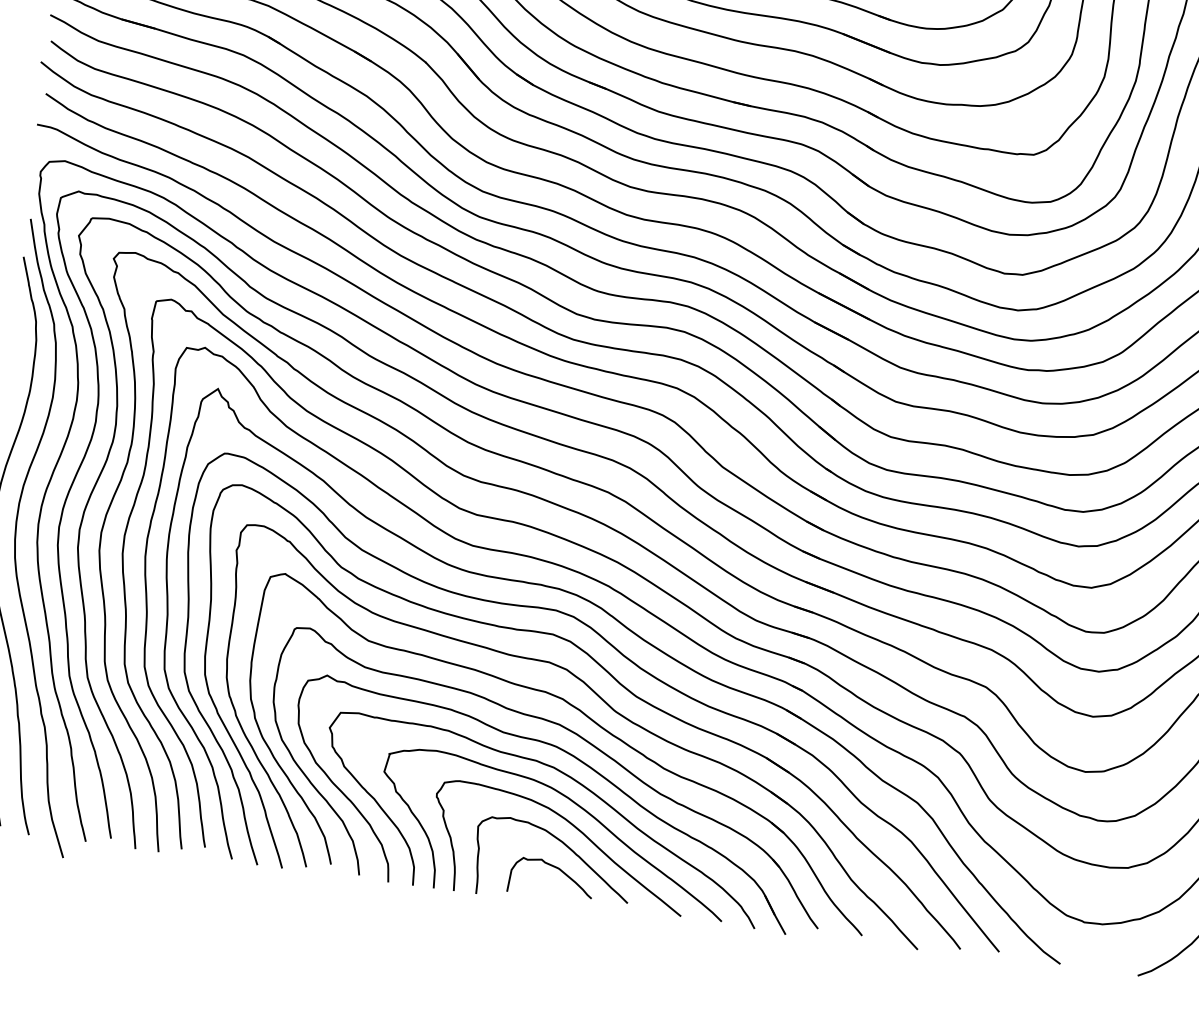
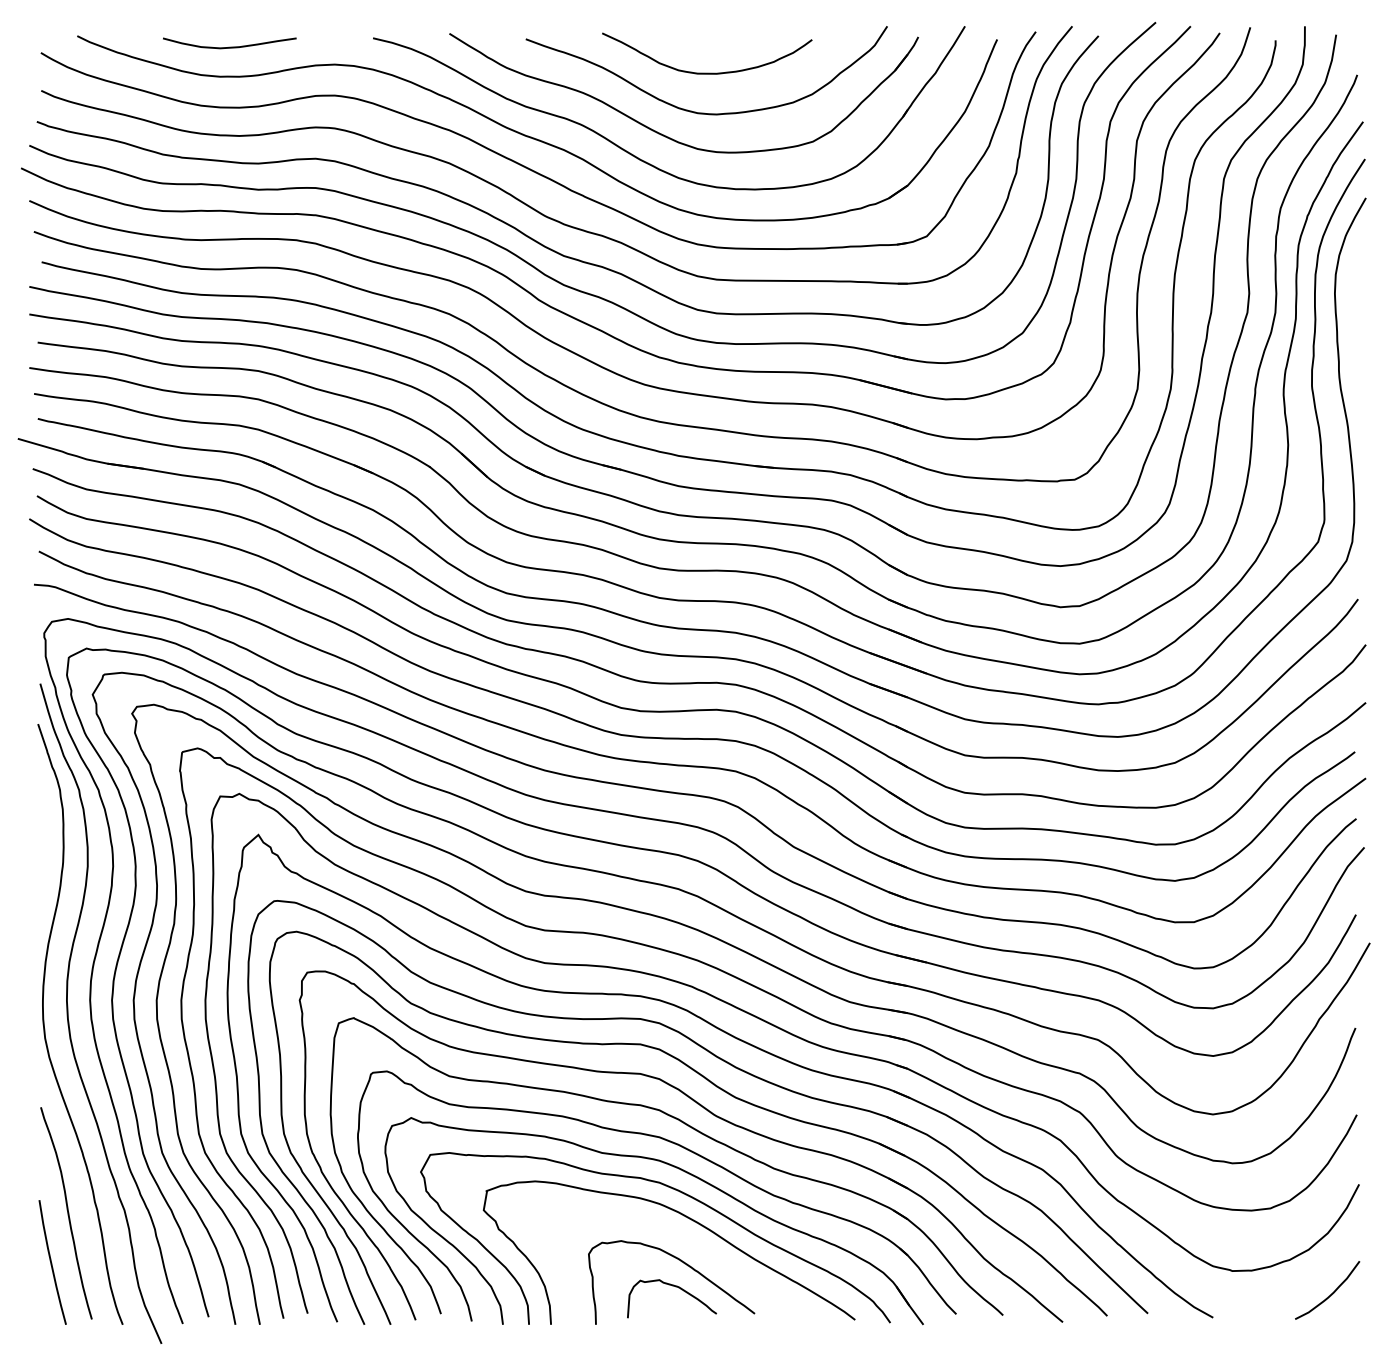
curve: (577, 830) -> (692, 1244), removed

